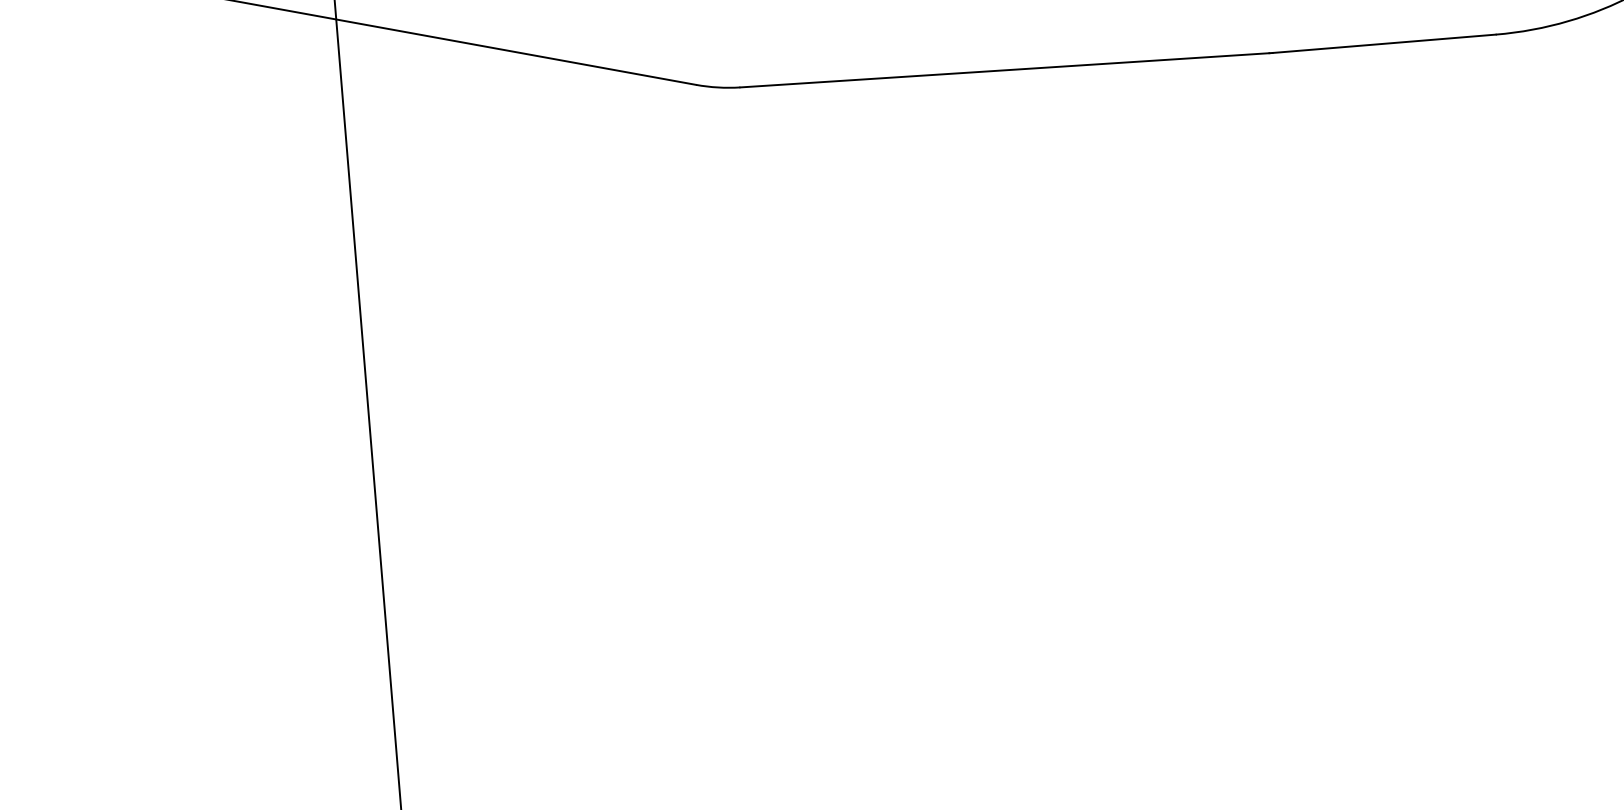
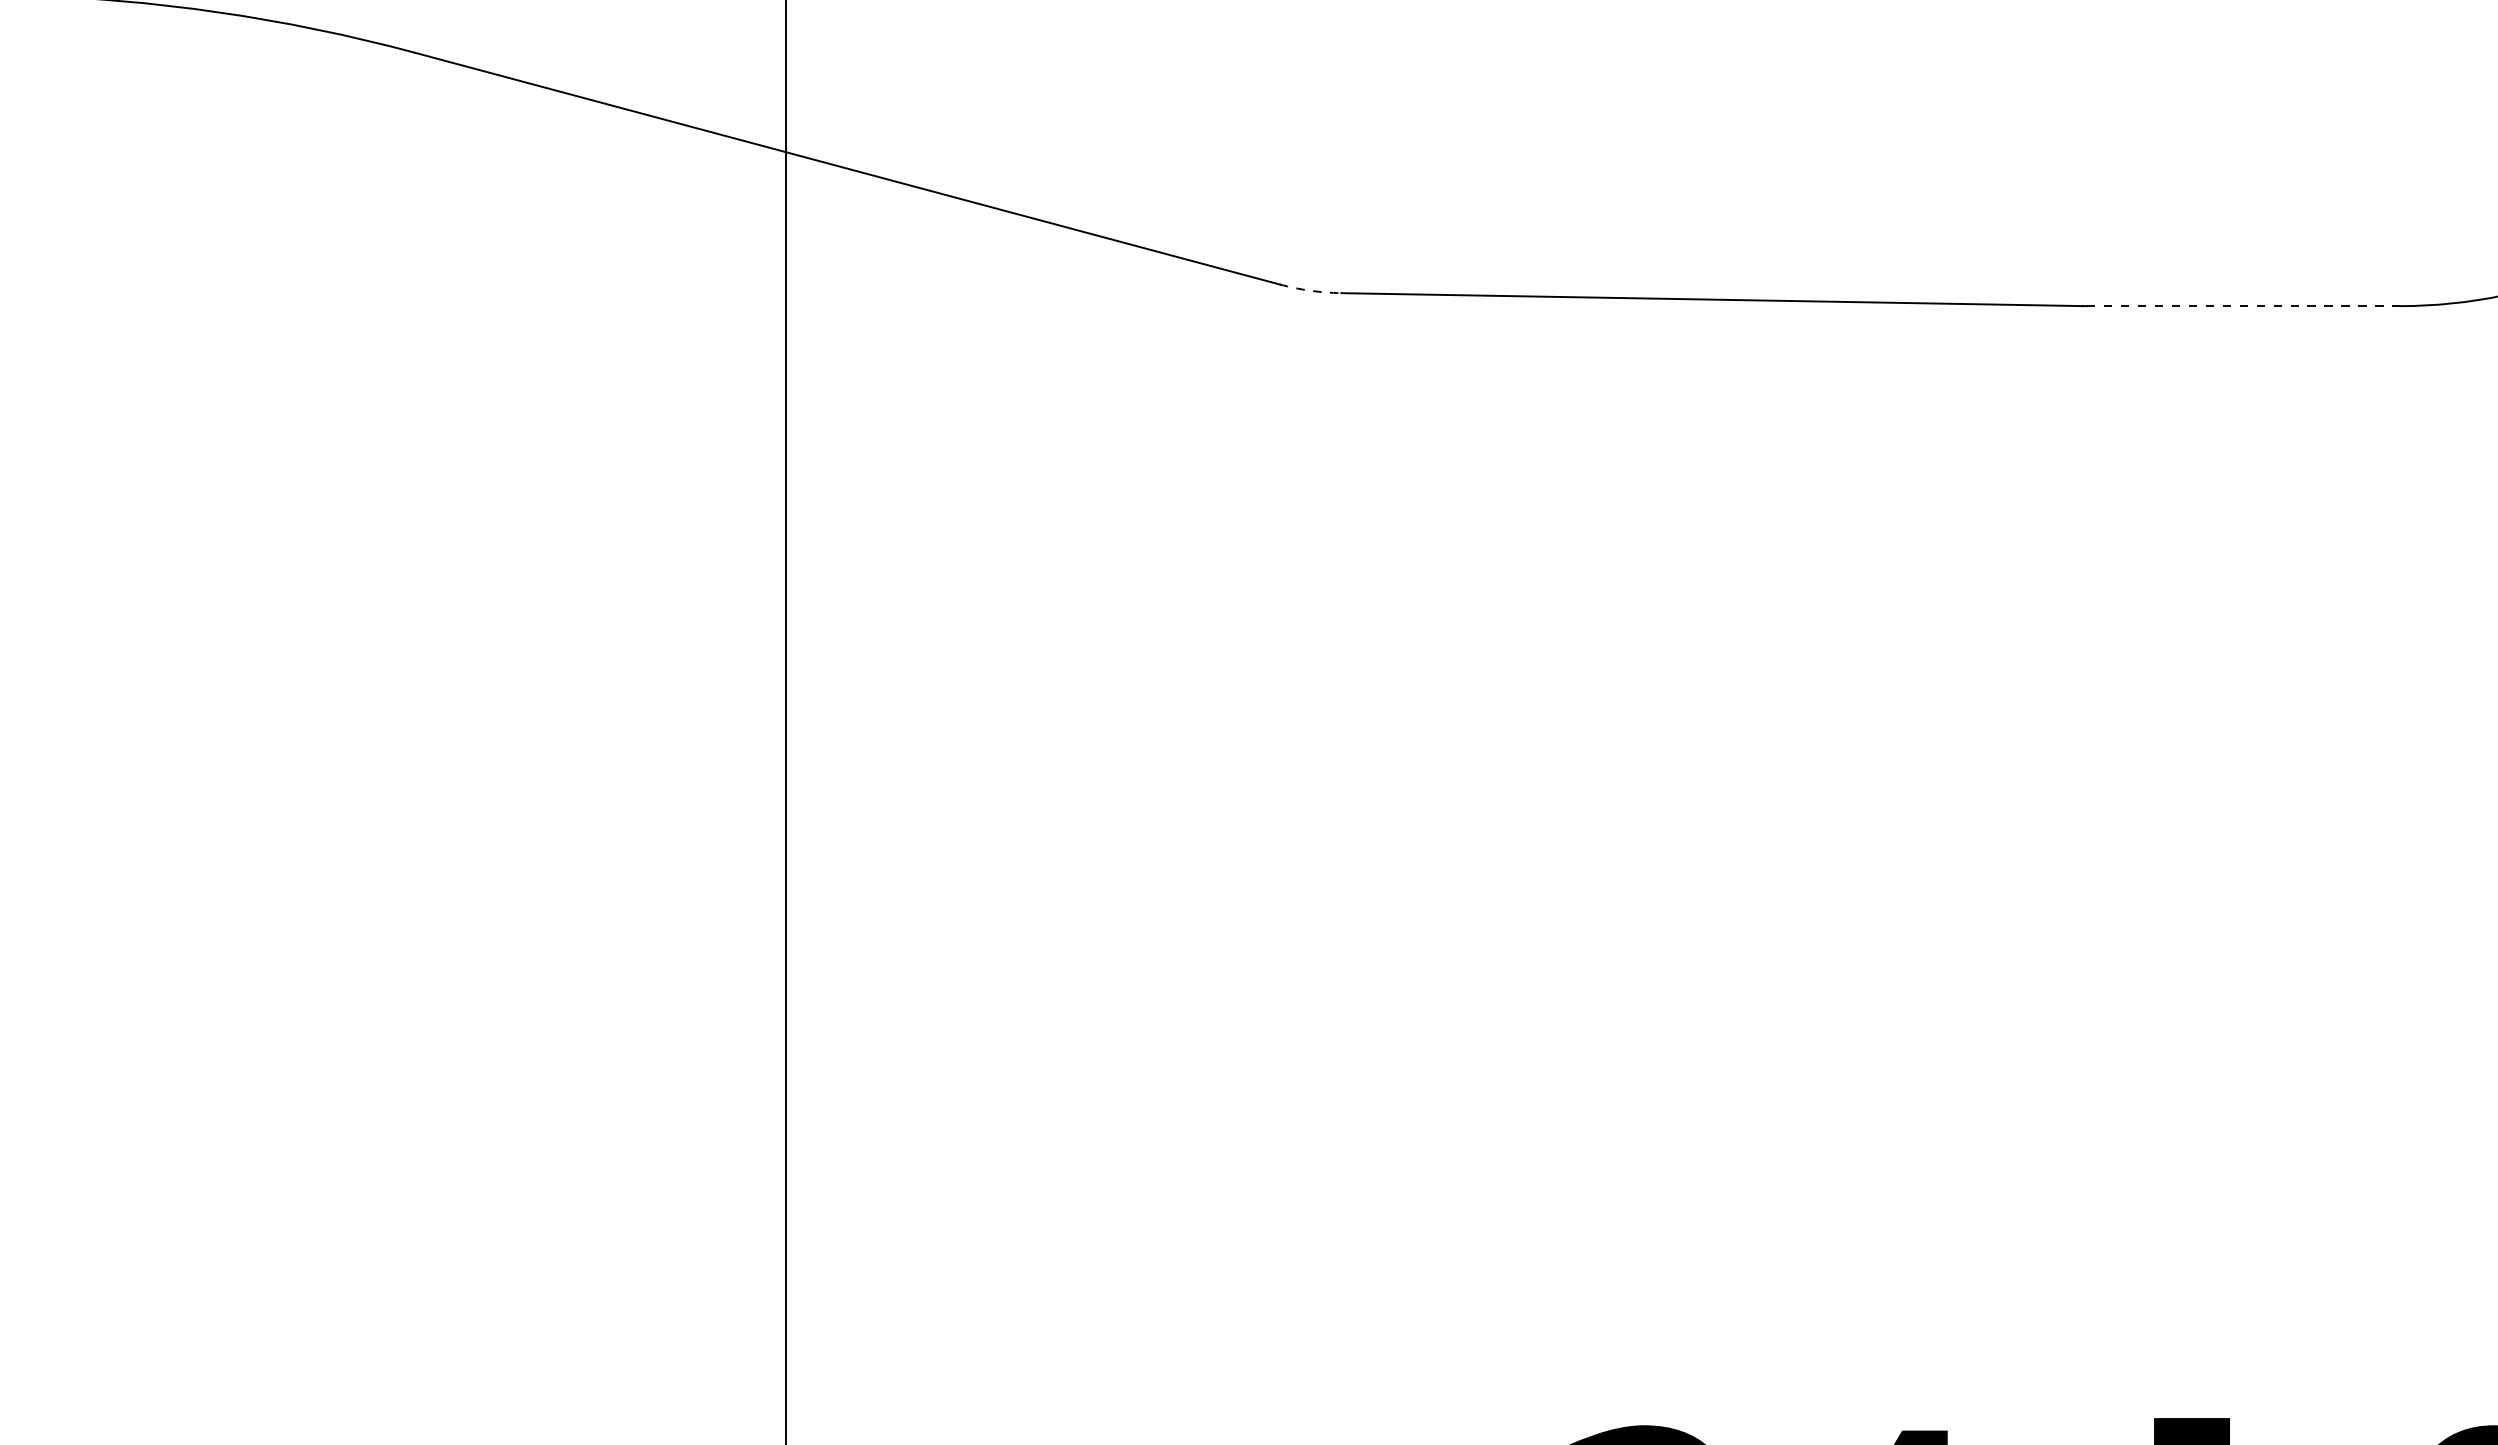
line: (1384, 44) -> (2243, 306), solid -> dashed
arc: (718, 87) -> (1310, 290), solid -> dashed

